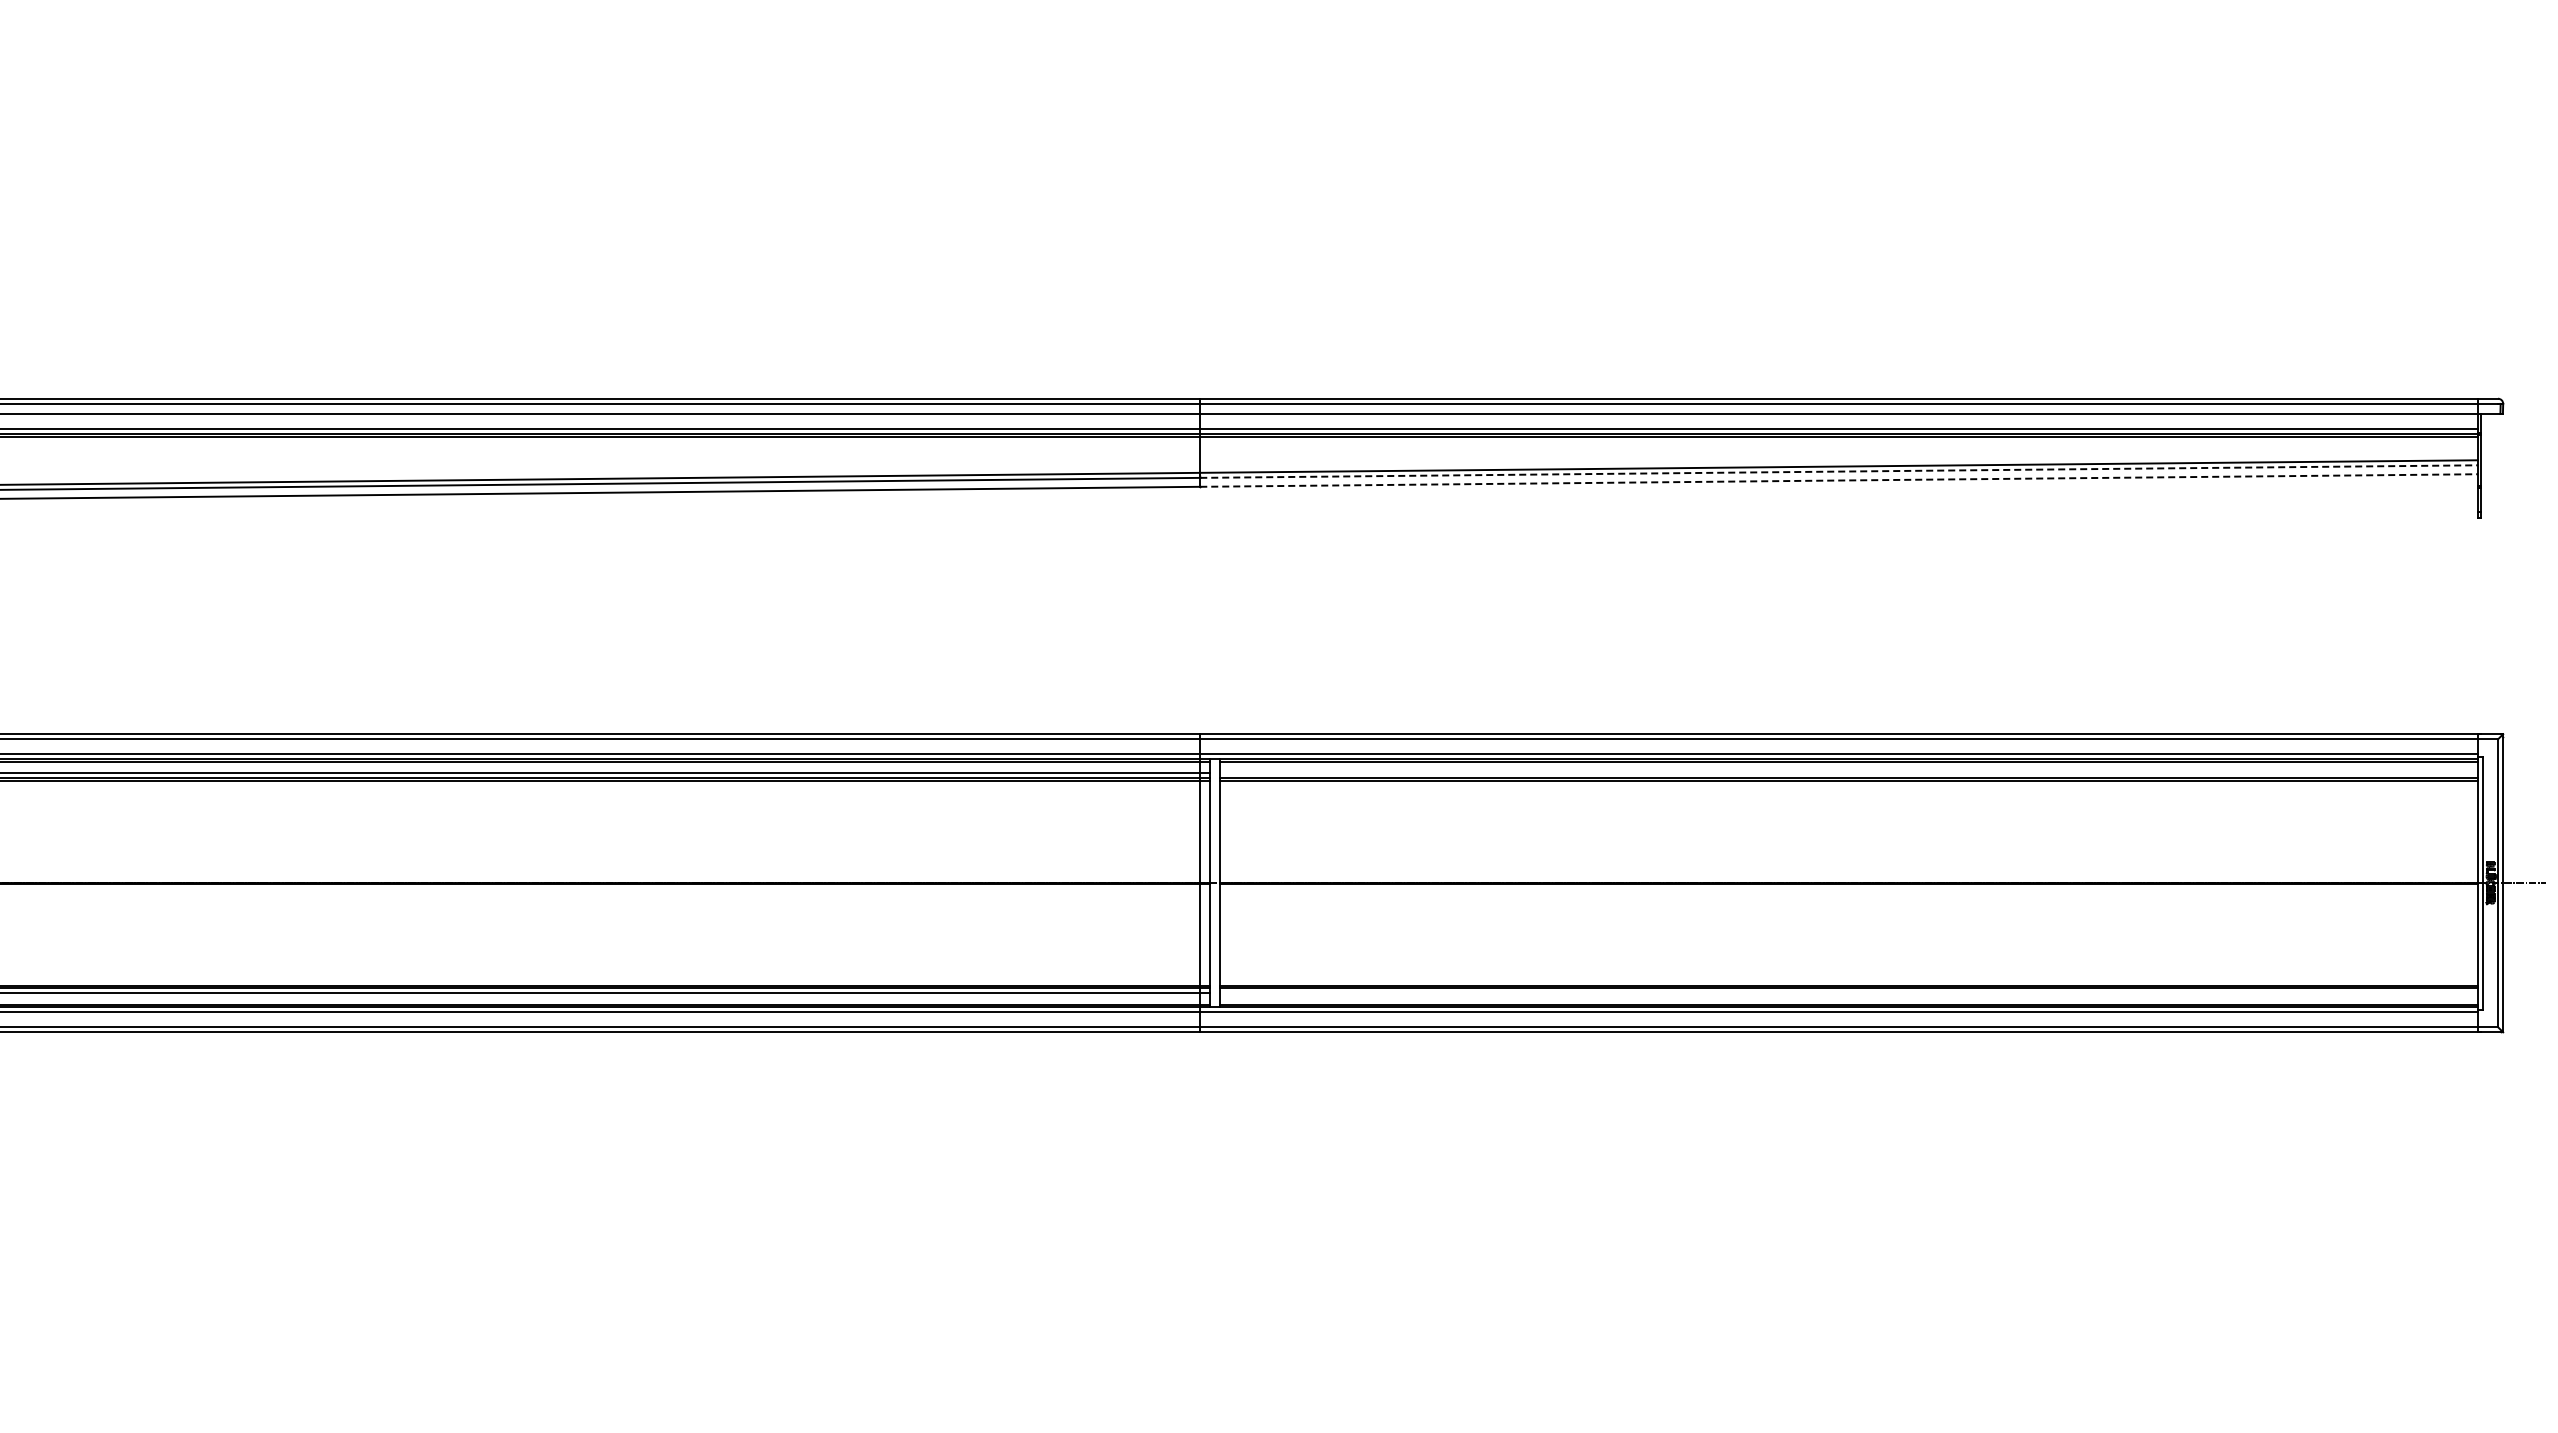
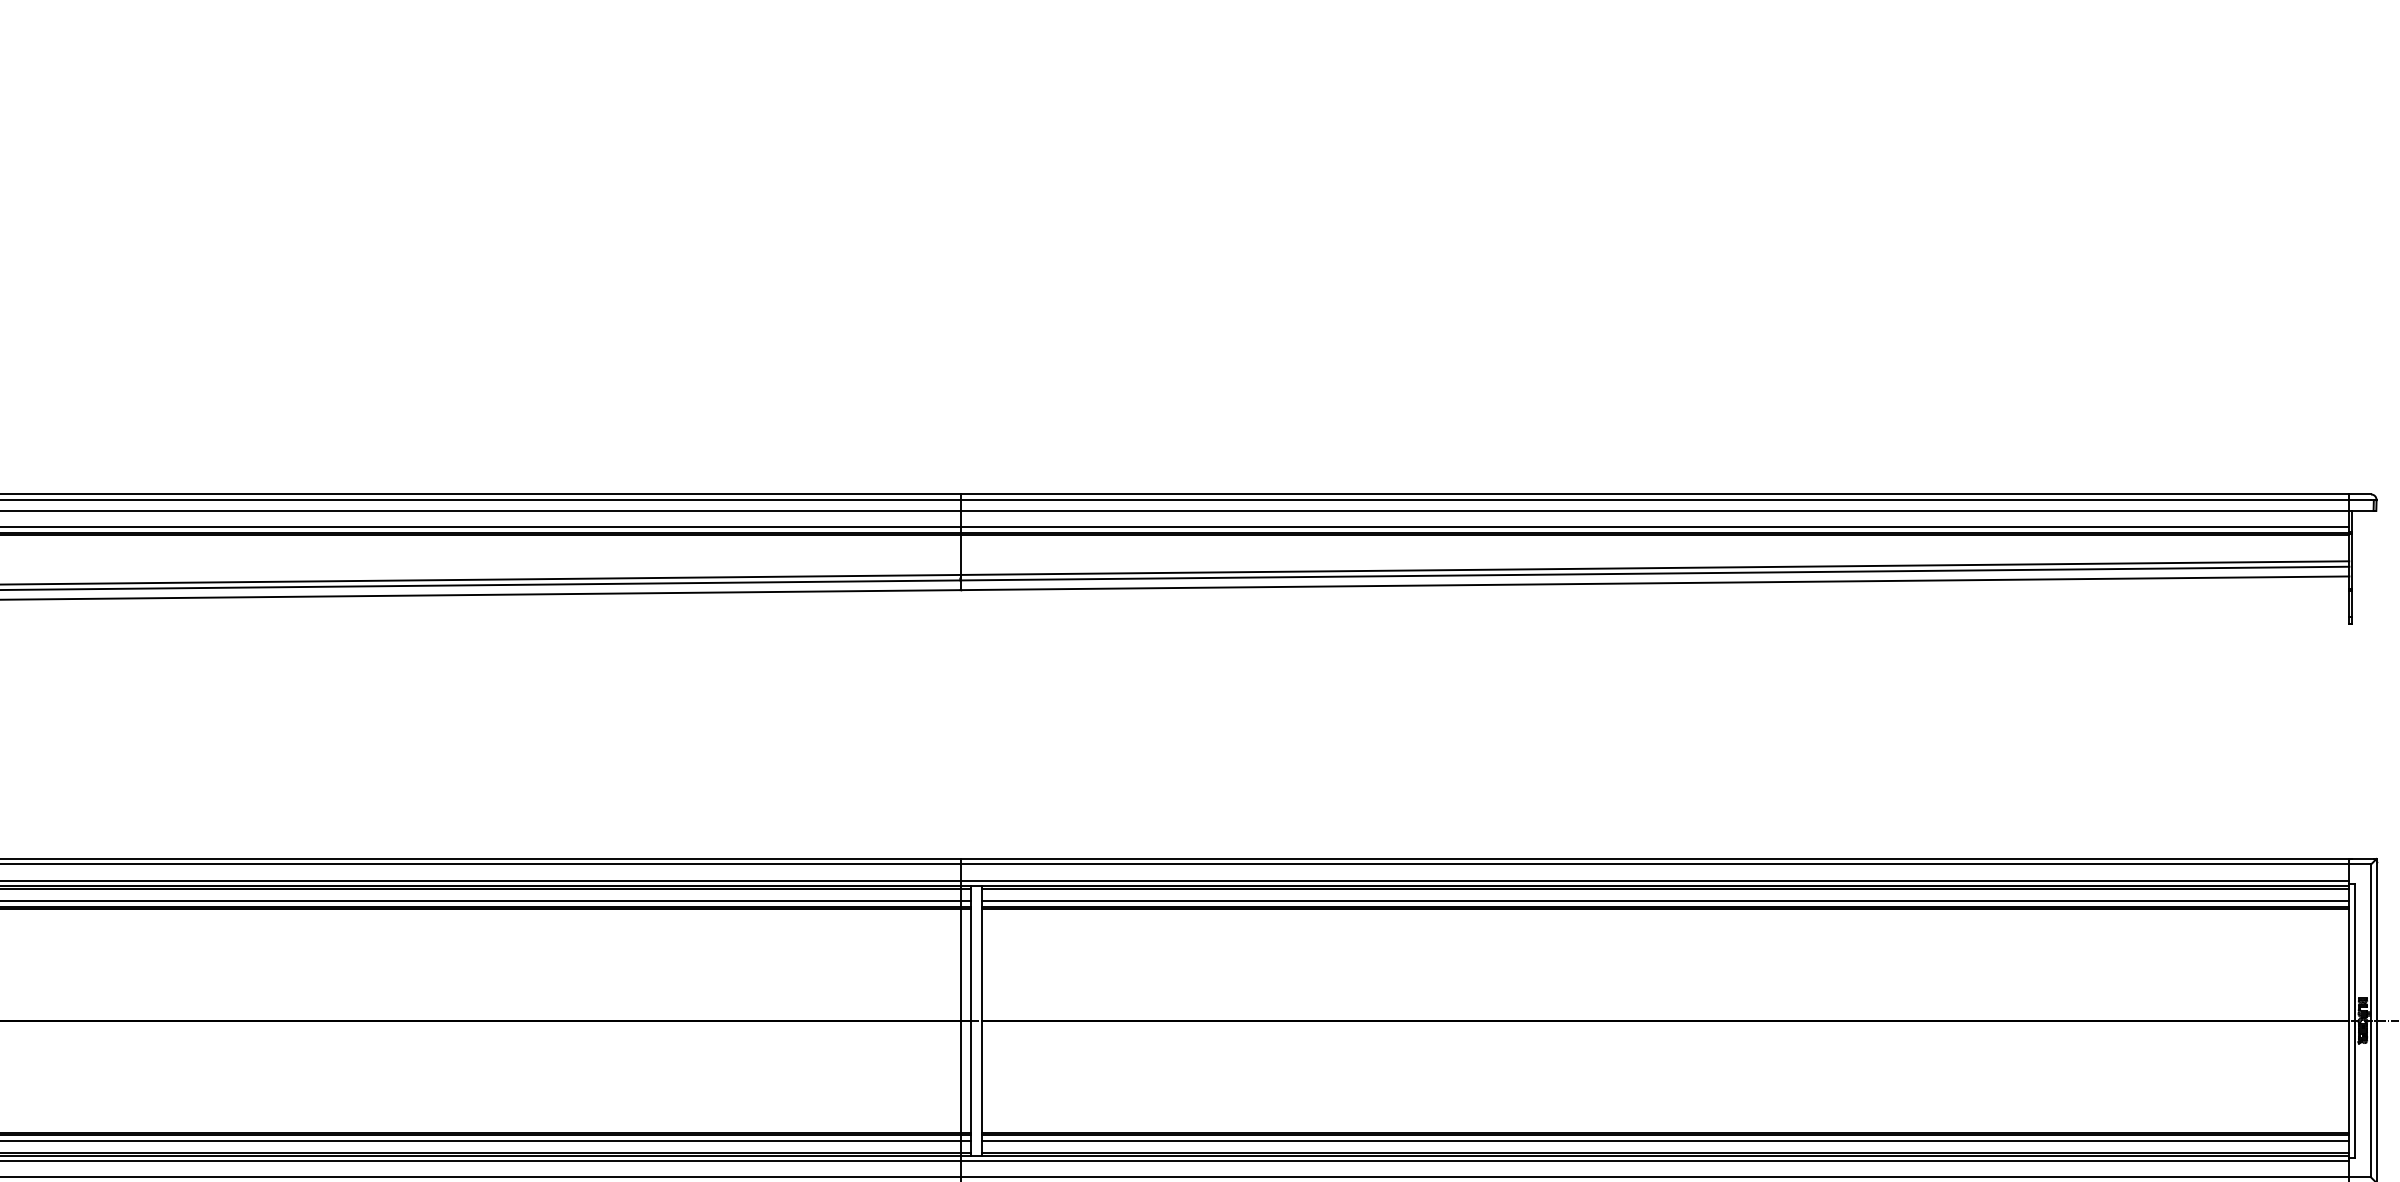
line: (1839, 471) -> (1655, 573), dashed -> solid
line: (1839, 480) -> (1655, 583), dashed -> solid
line: (1849, 773) -> (1666, 901), added
line: (1849, 993) -> (1666, 1140), added

